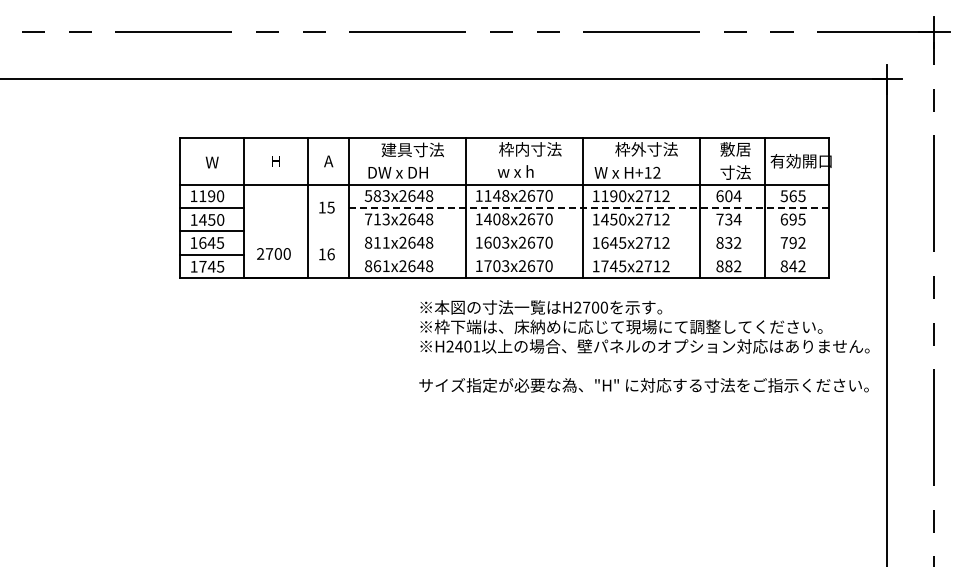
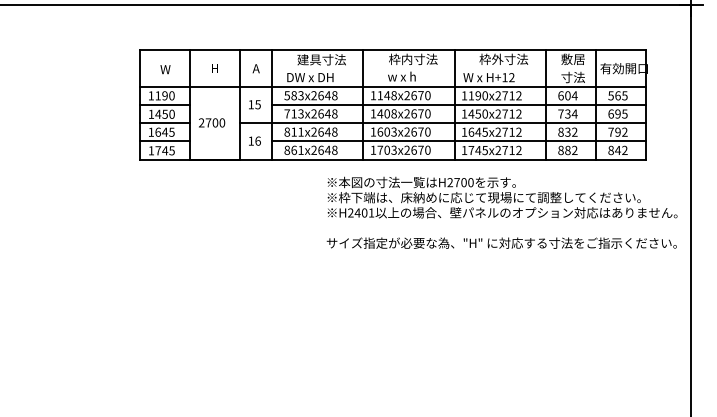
line: (589, 207) -> (459, 104), dashed -> solid
line: (568, 231) -> (443, 123), added
text: (273, 253) -> (211, 122), moved
line: (588, 254) -> (458, 141), added

